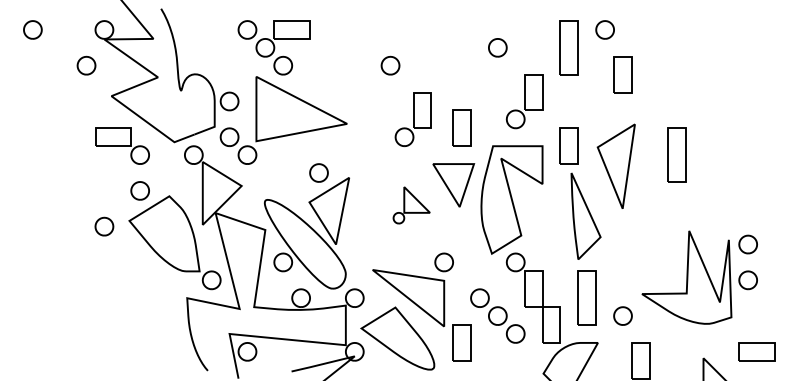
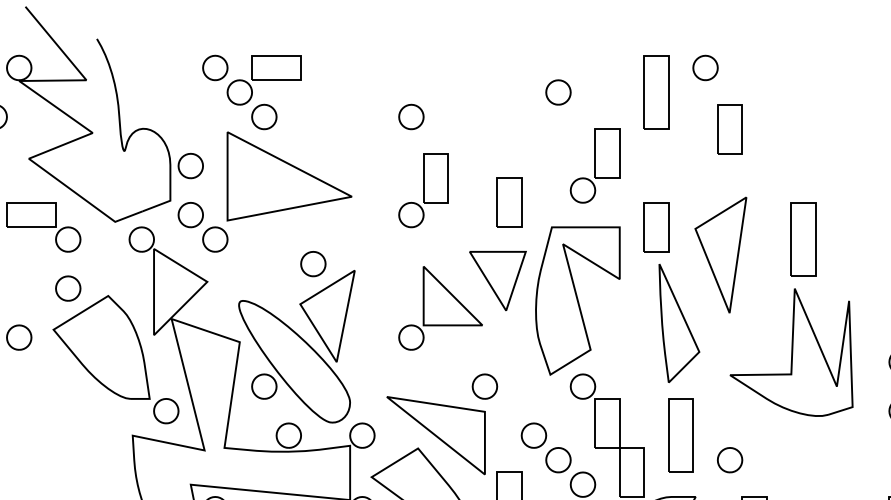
part: (412, 119) -> (422, 190), moved
part: (411, 205) -> (440, 308), size x1.67
part: (686, 277) -> (791, 352), moved

